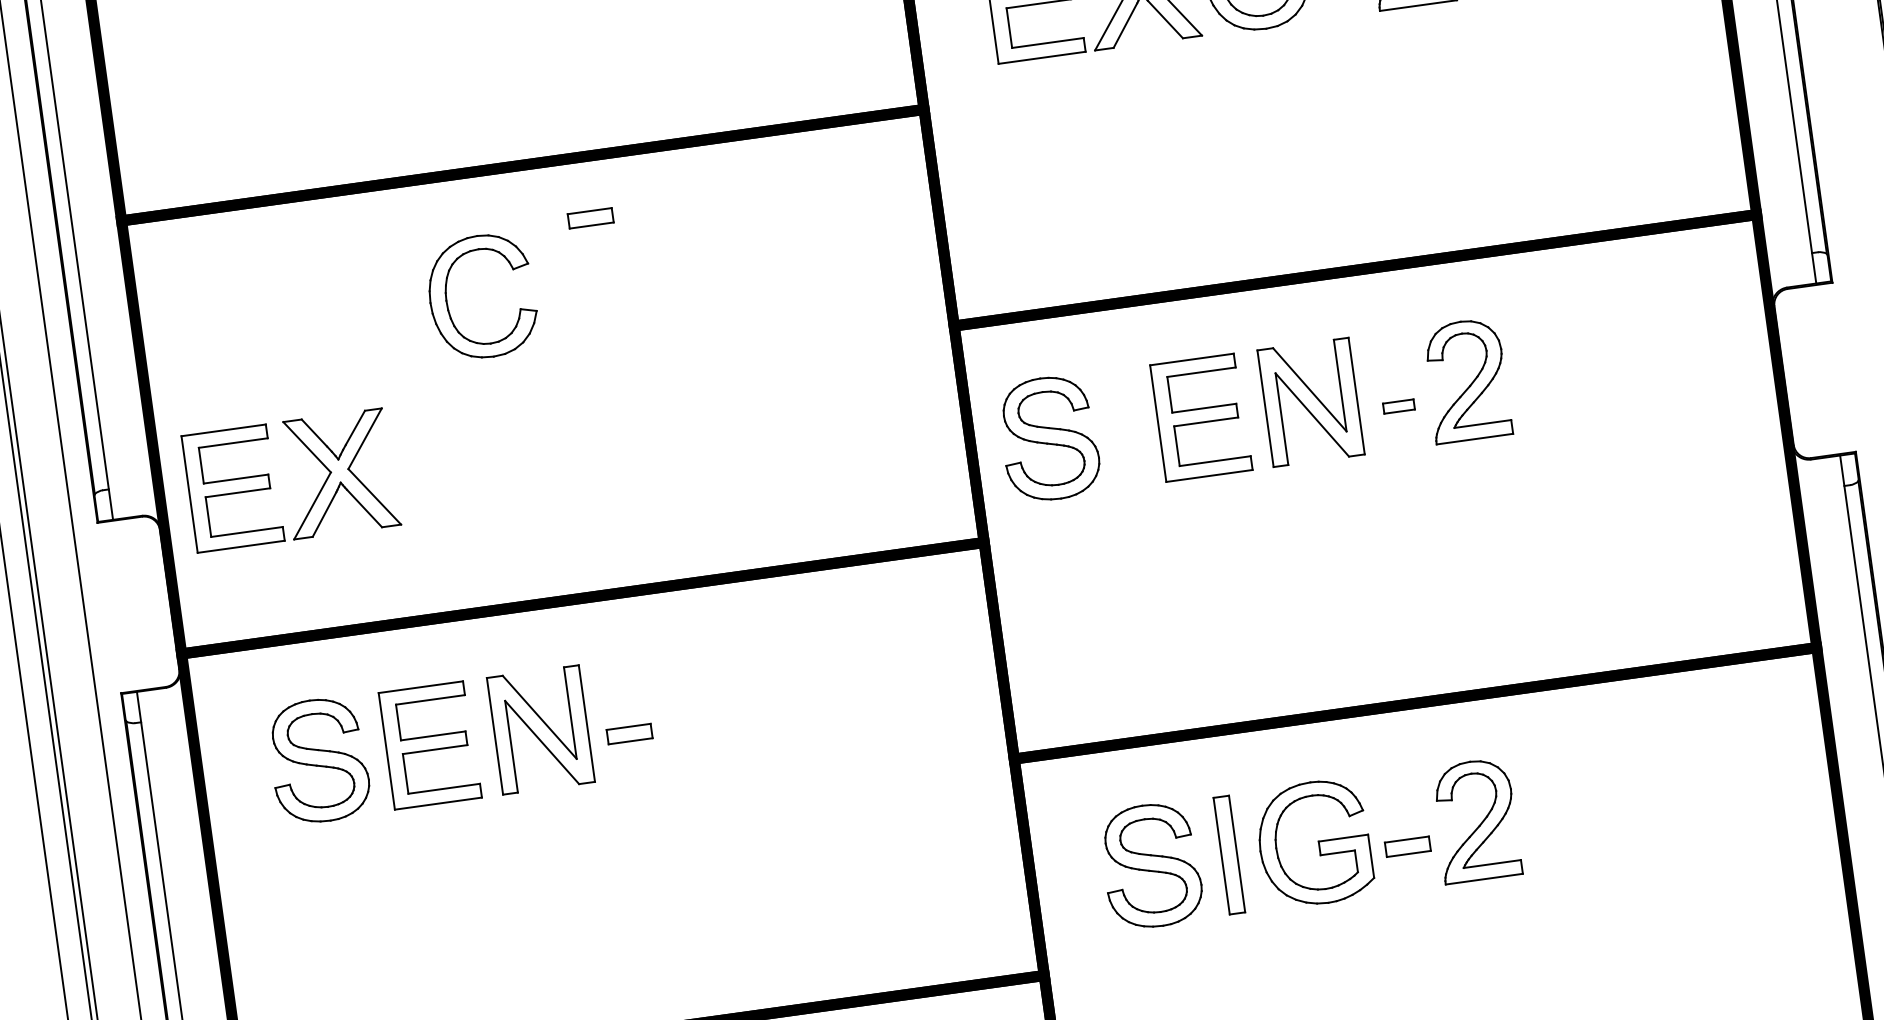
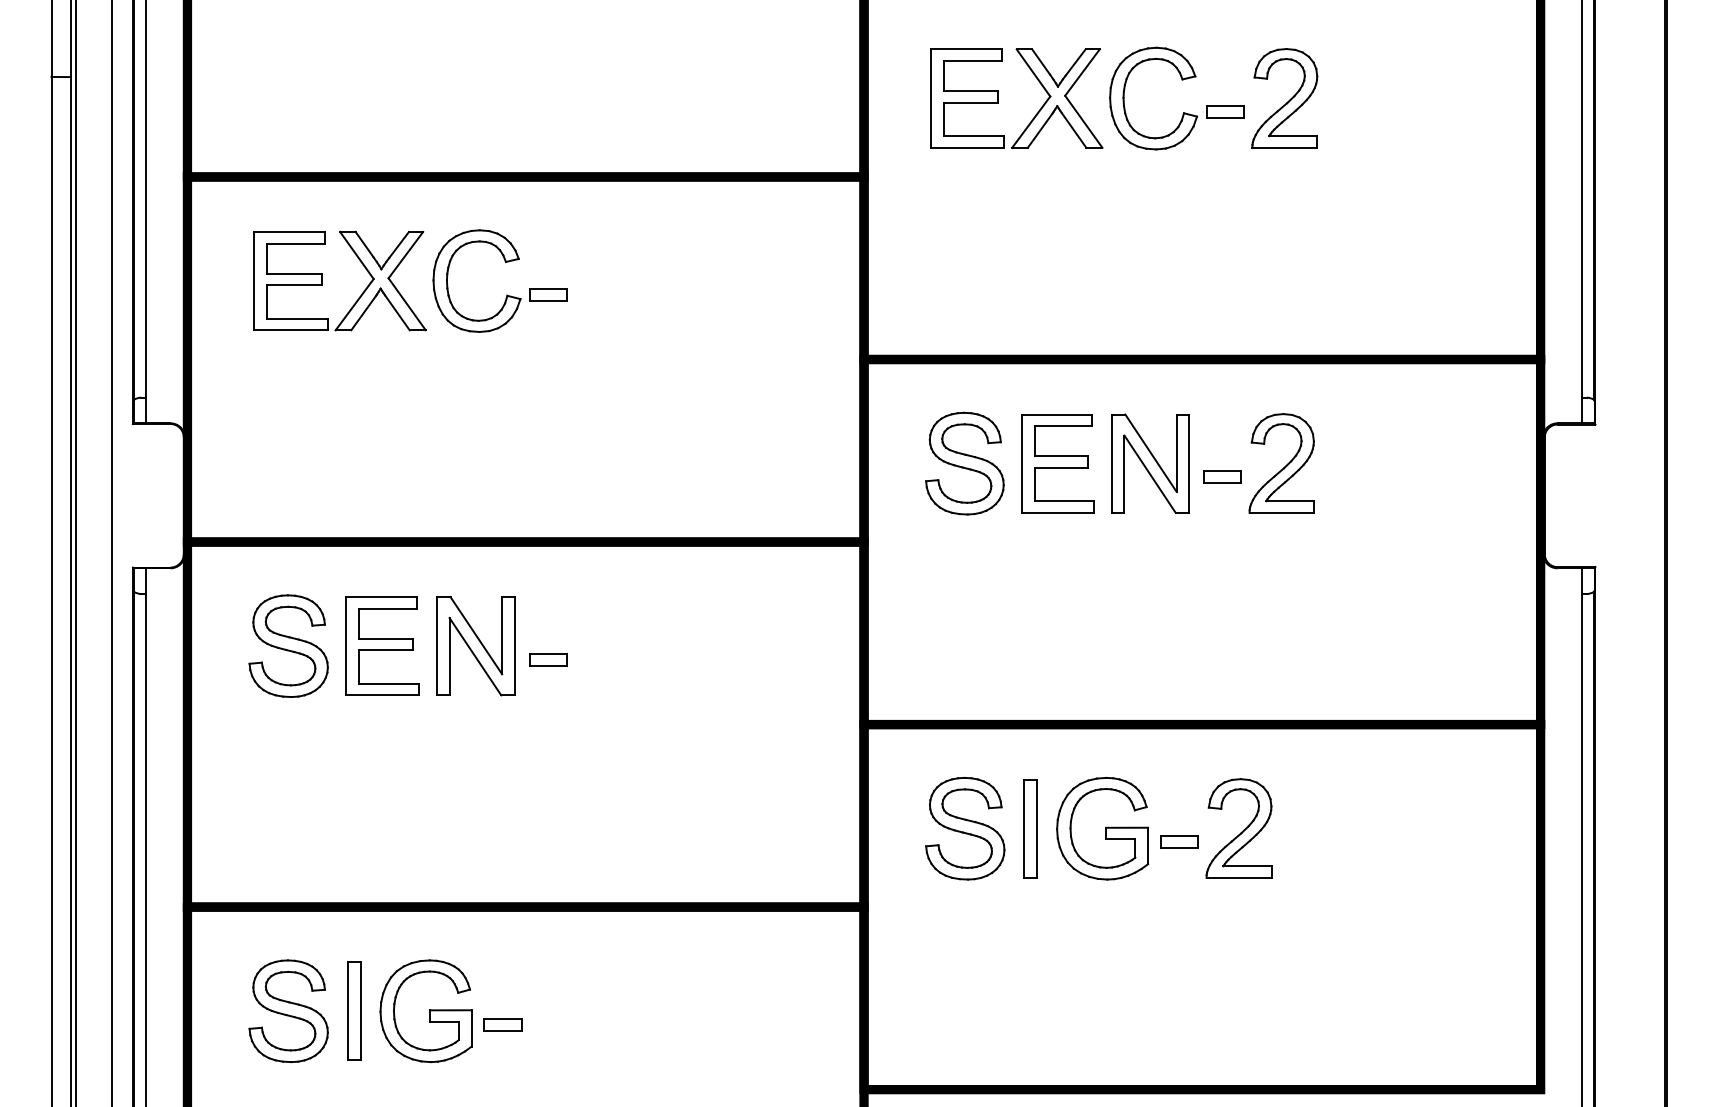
part: (590, 218) -> (548, 294), moved
part: (1398, 405) -> (1222, 476), size x1.43
part: (1048, 438) -> (964, 463), moved
part: (270, 482) -> (322, 280), moved

